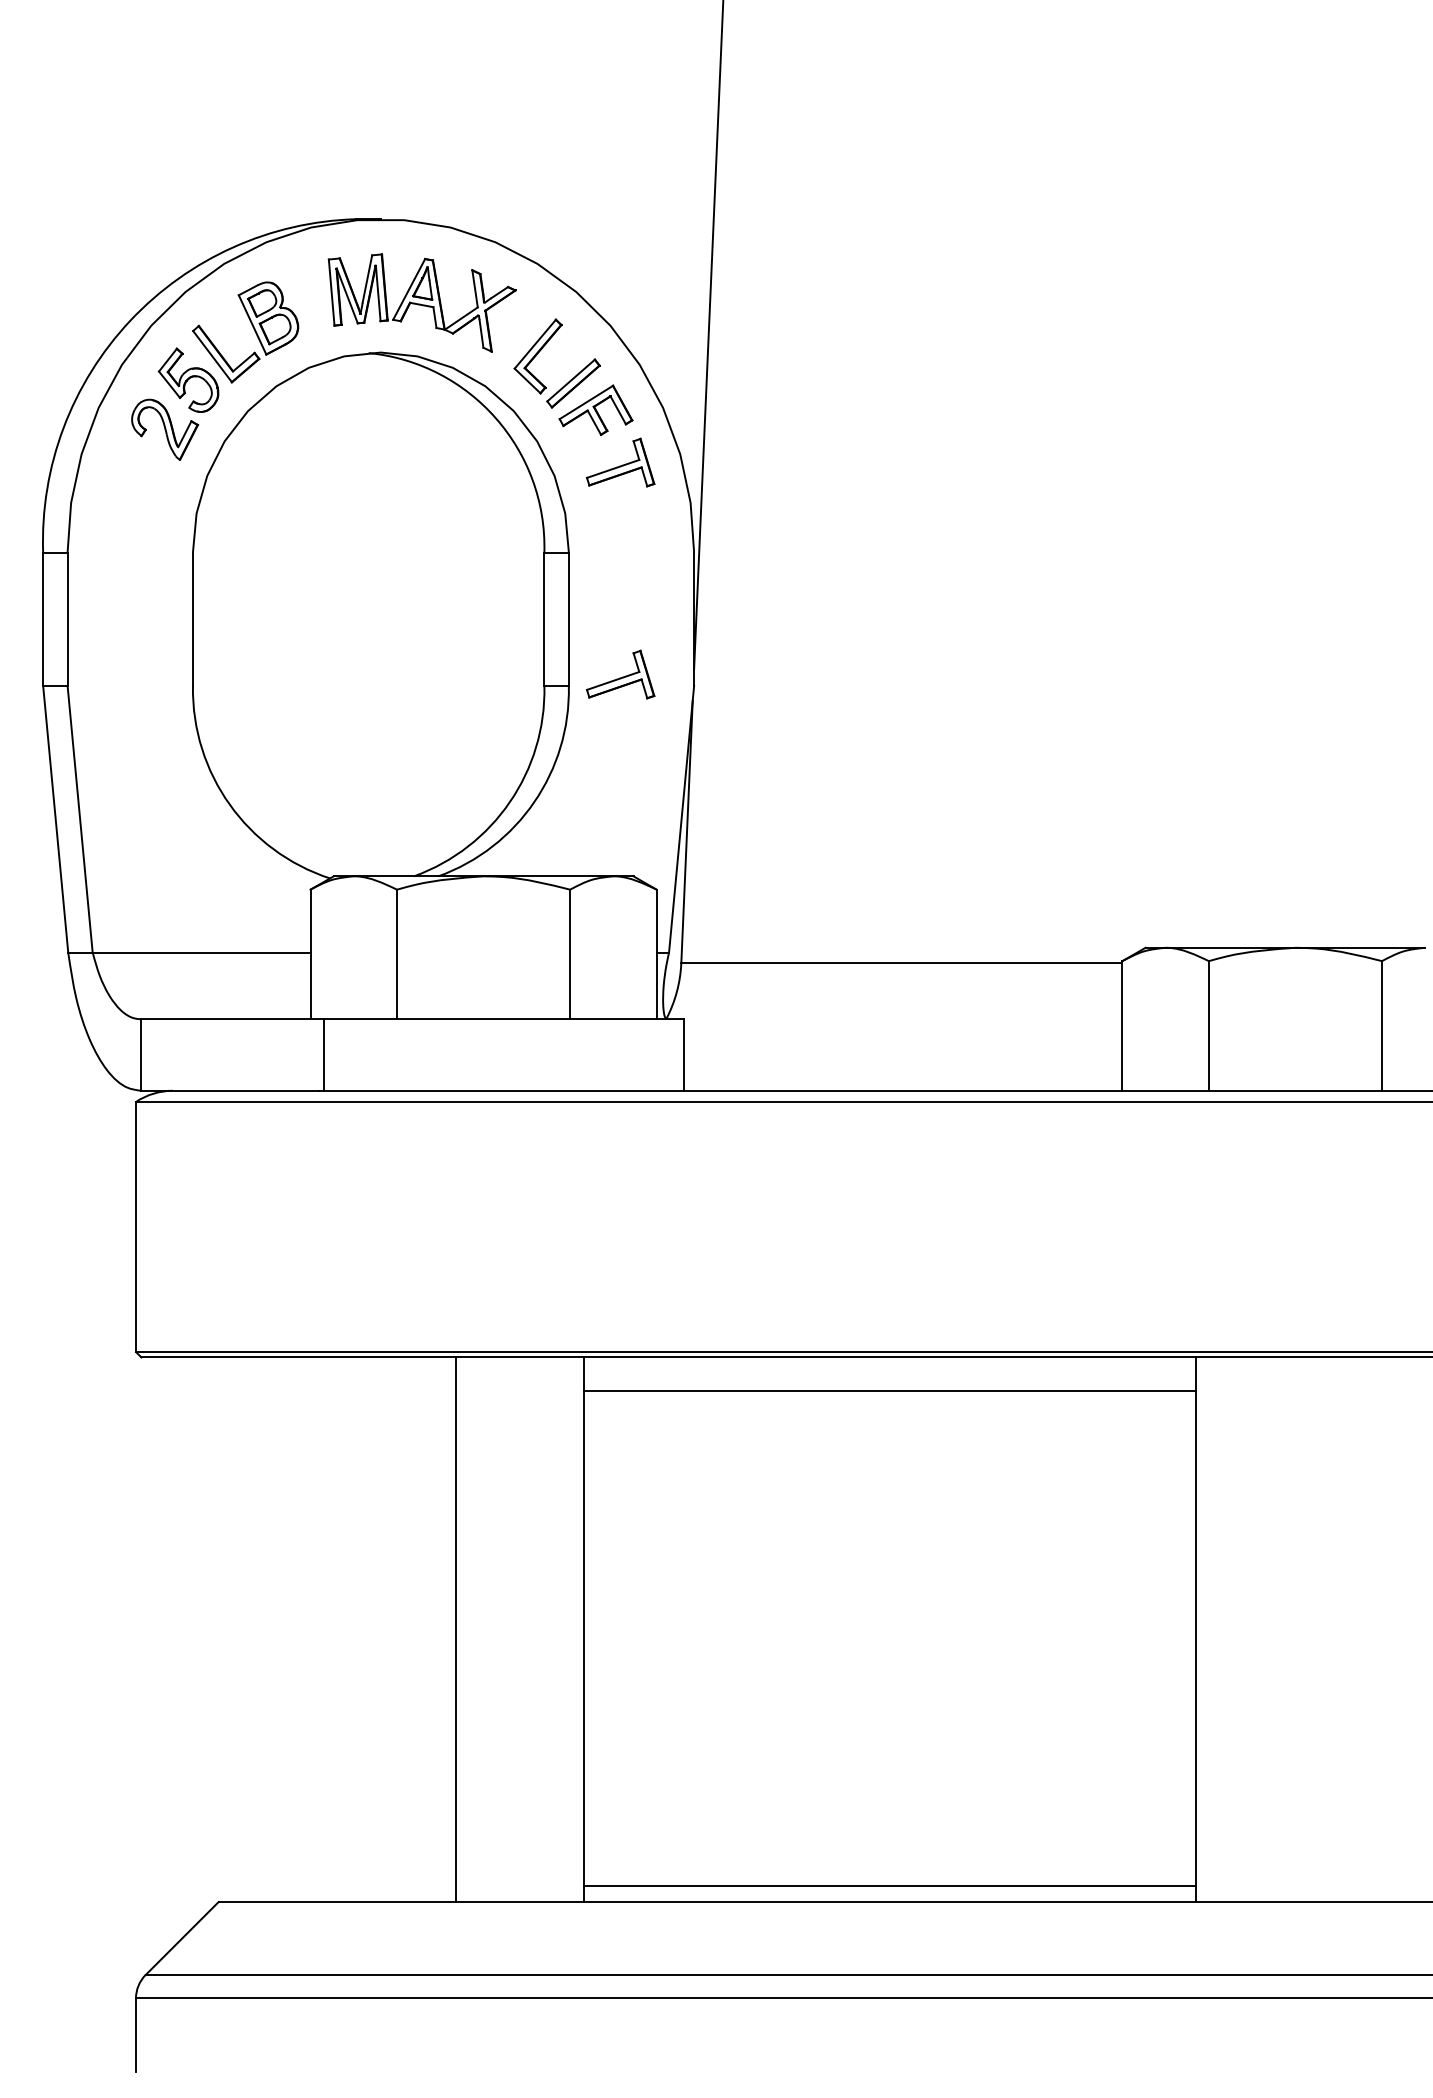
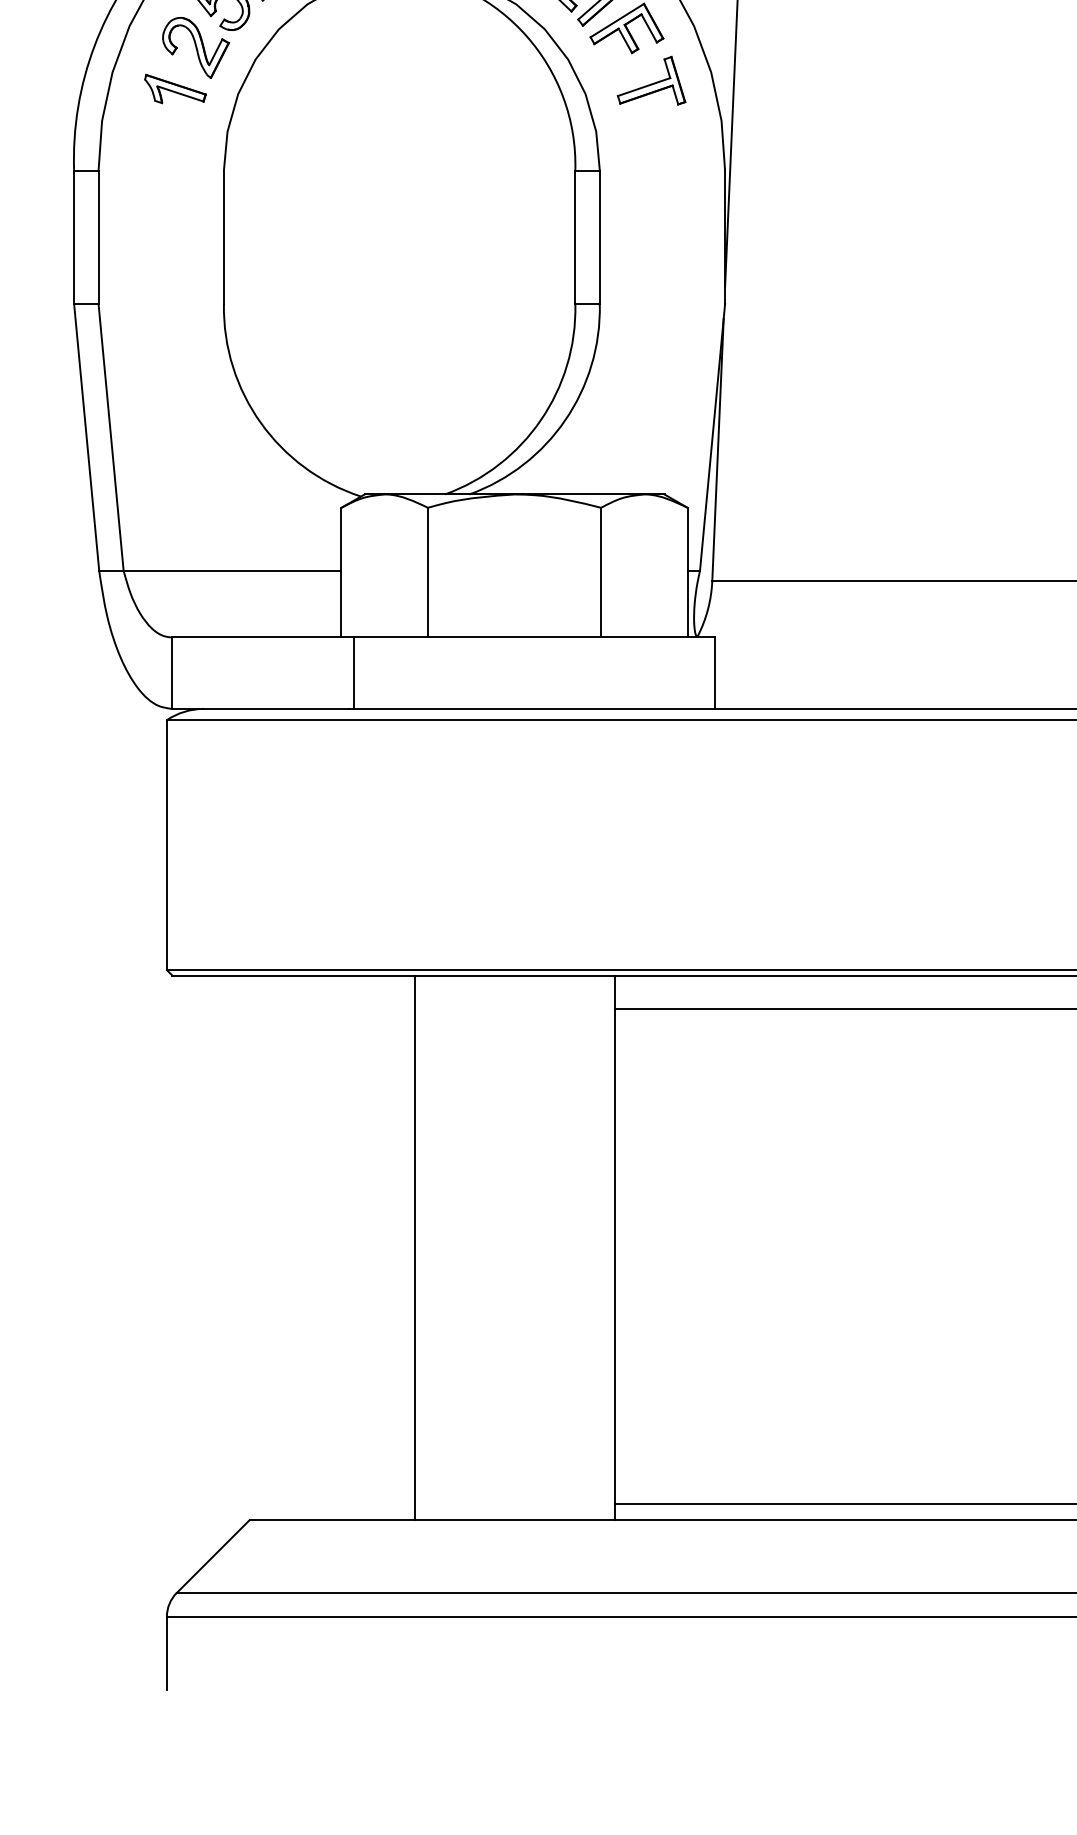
part: (144, 470) -> (175, 88), added
part: (620, 674) -> (651, 292), removed
line: (455, 1629) -> (414, 1247), moved

